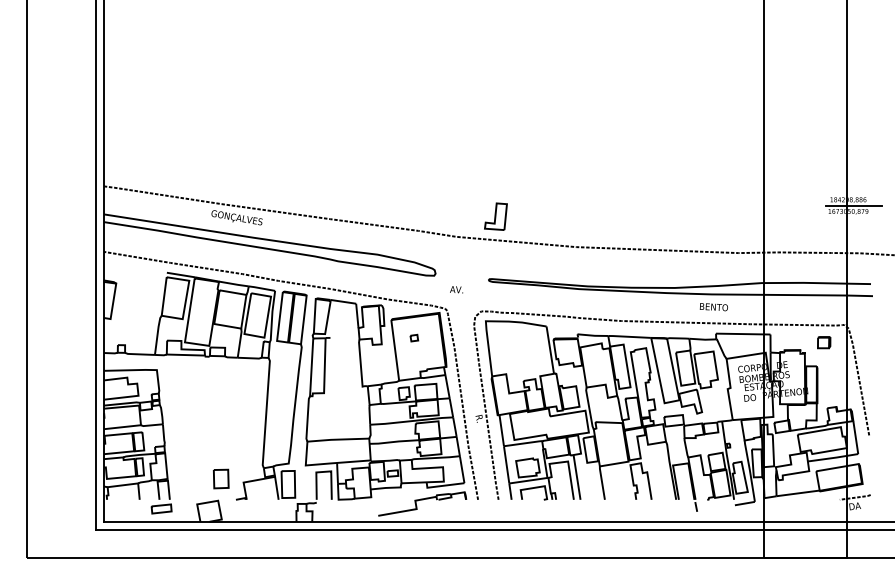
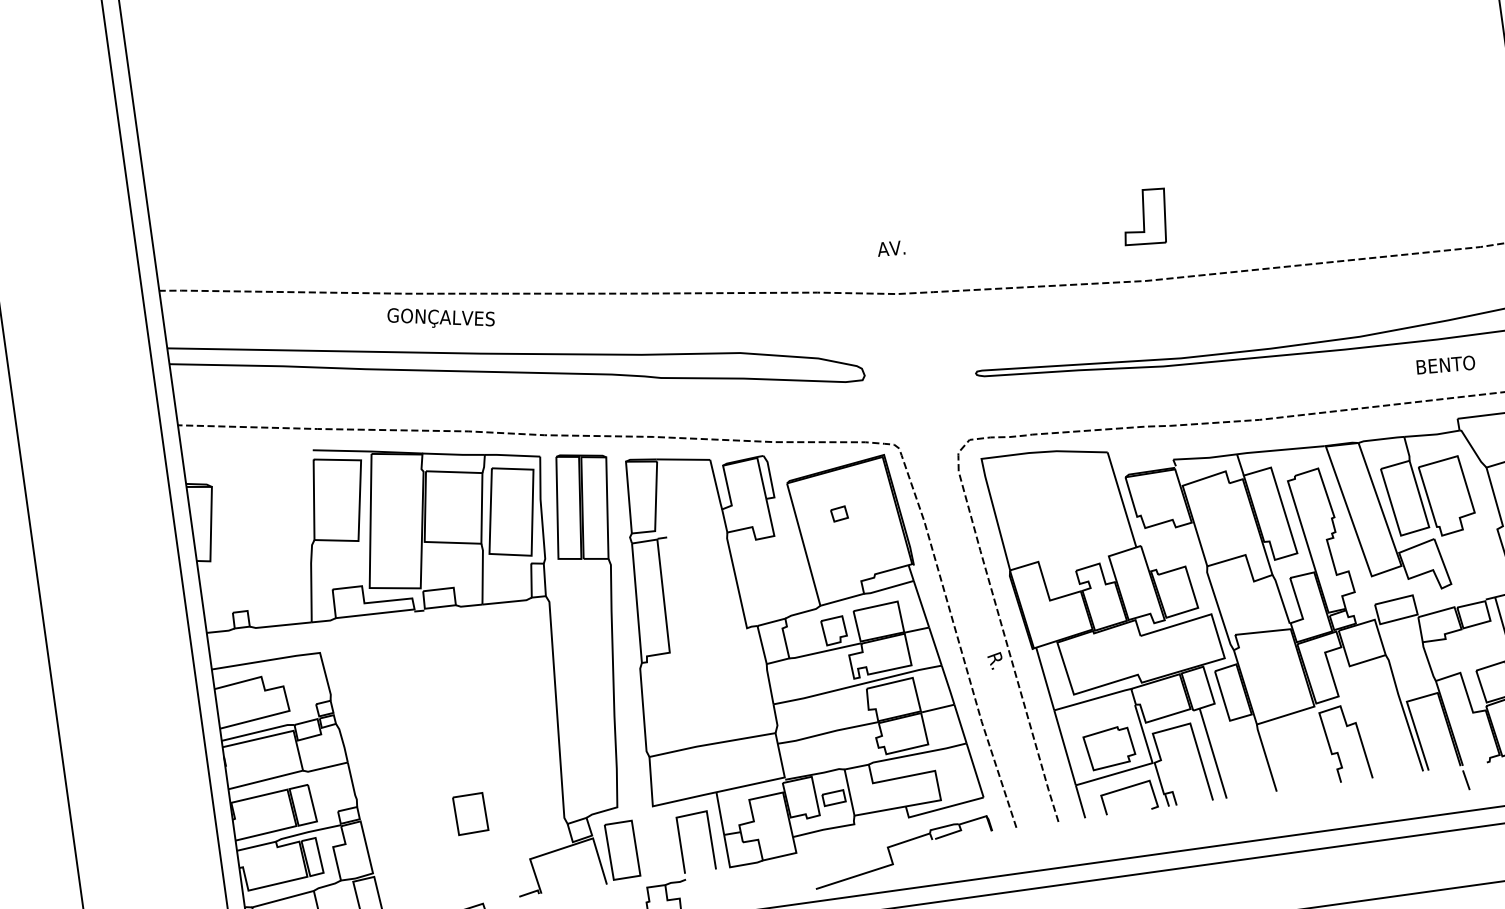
part: (495, 216) -> (1143, 217), moved
text: (456, 289) -> (890, 248), moved
part: (221, 478) -> (471, 812), moved

